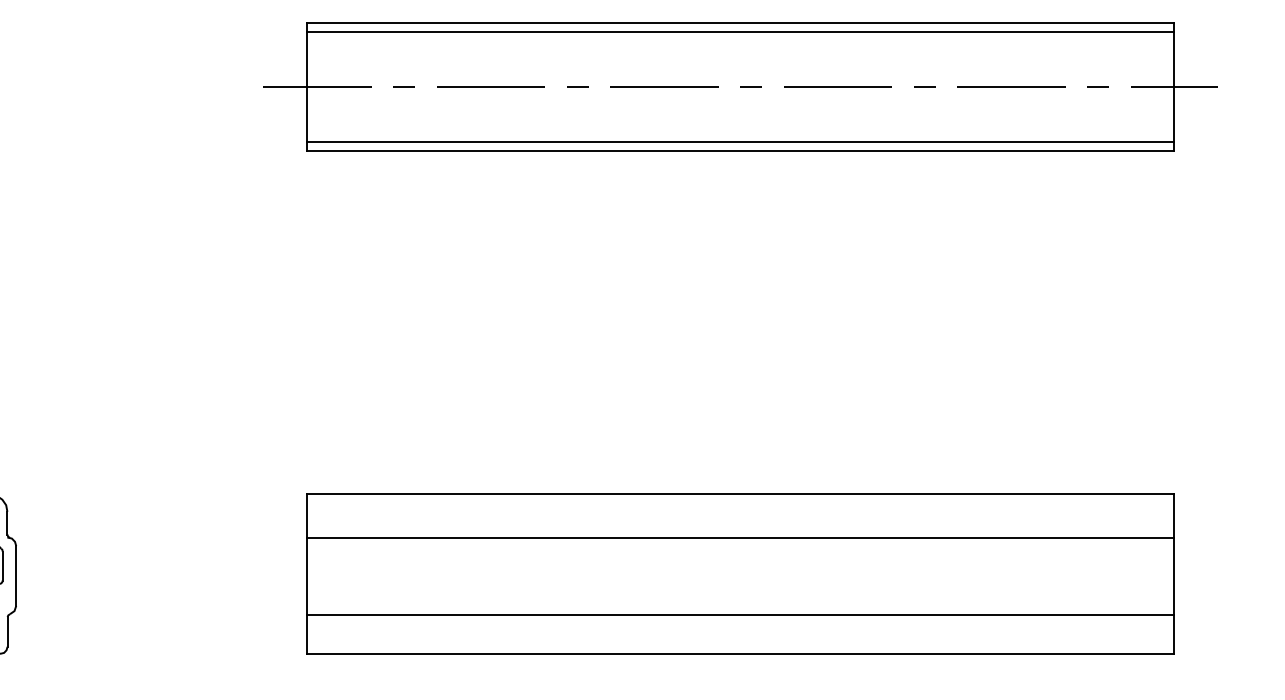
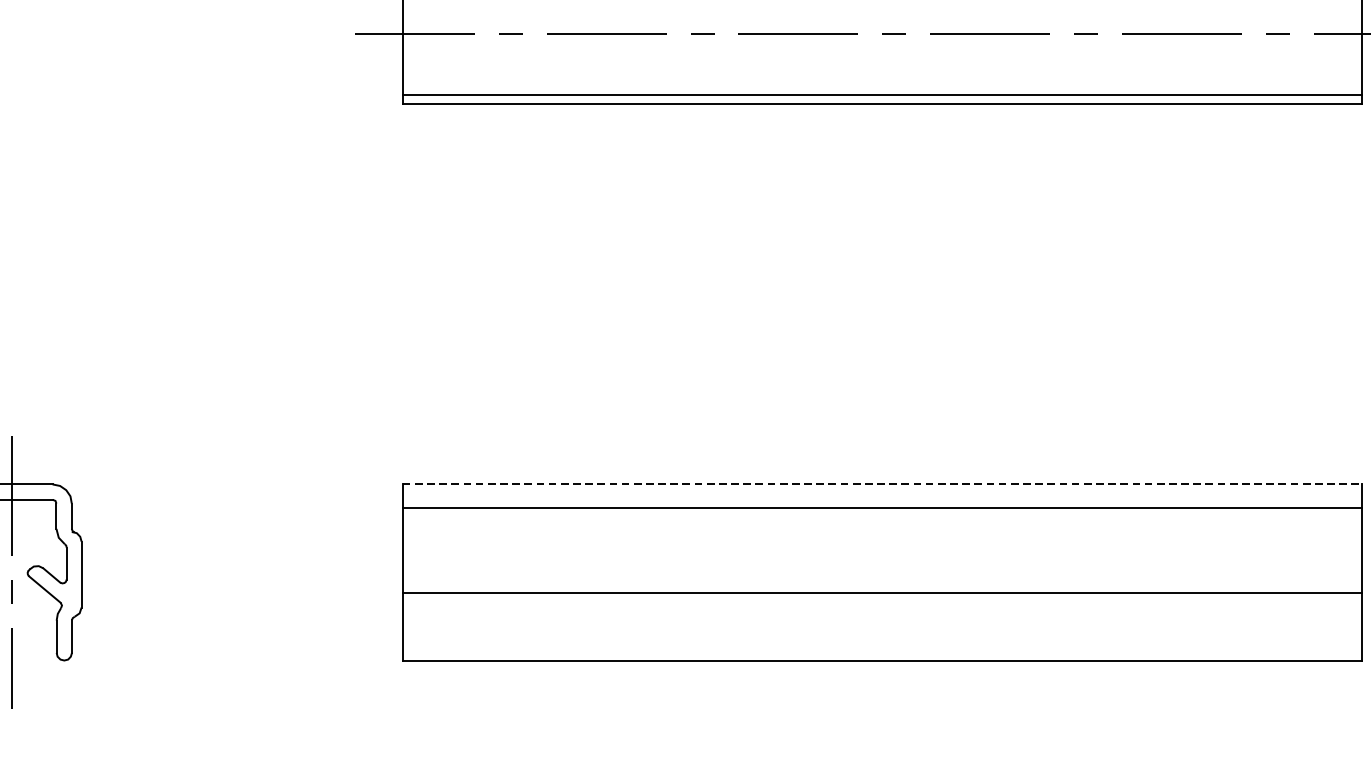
line: (740, 494) -> (882, 484), solid -> dashed
line: (740, 537) -> (882, 507), moved
line: (740, 614) -> (882, 592), moved

